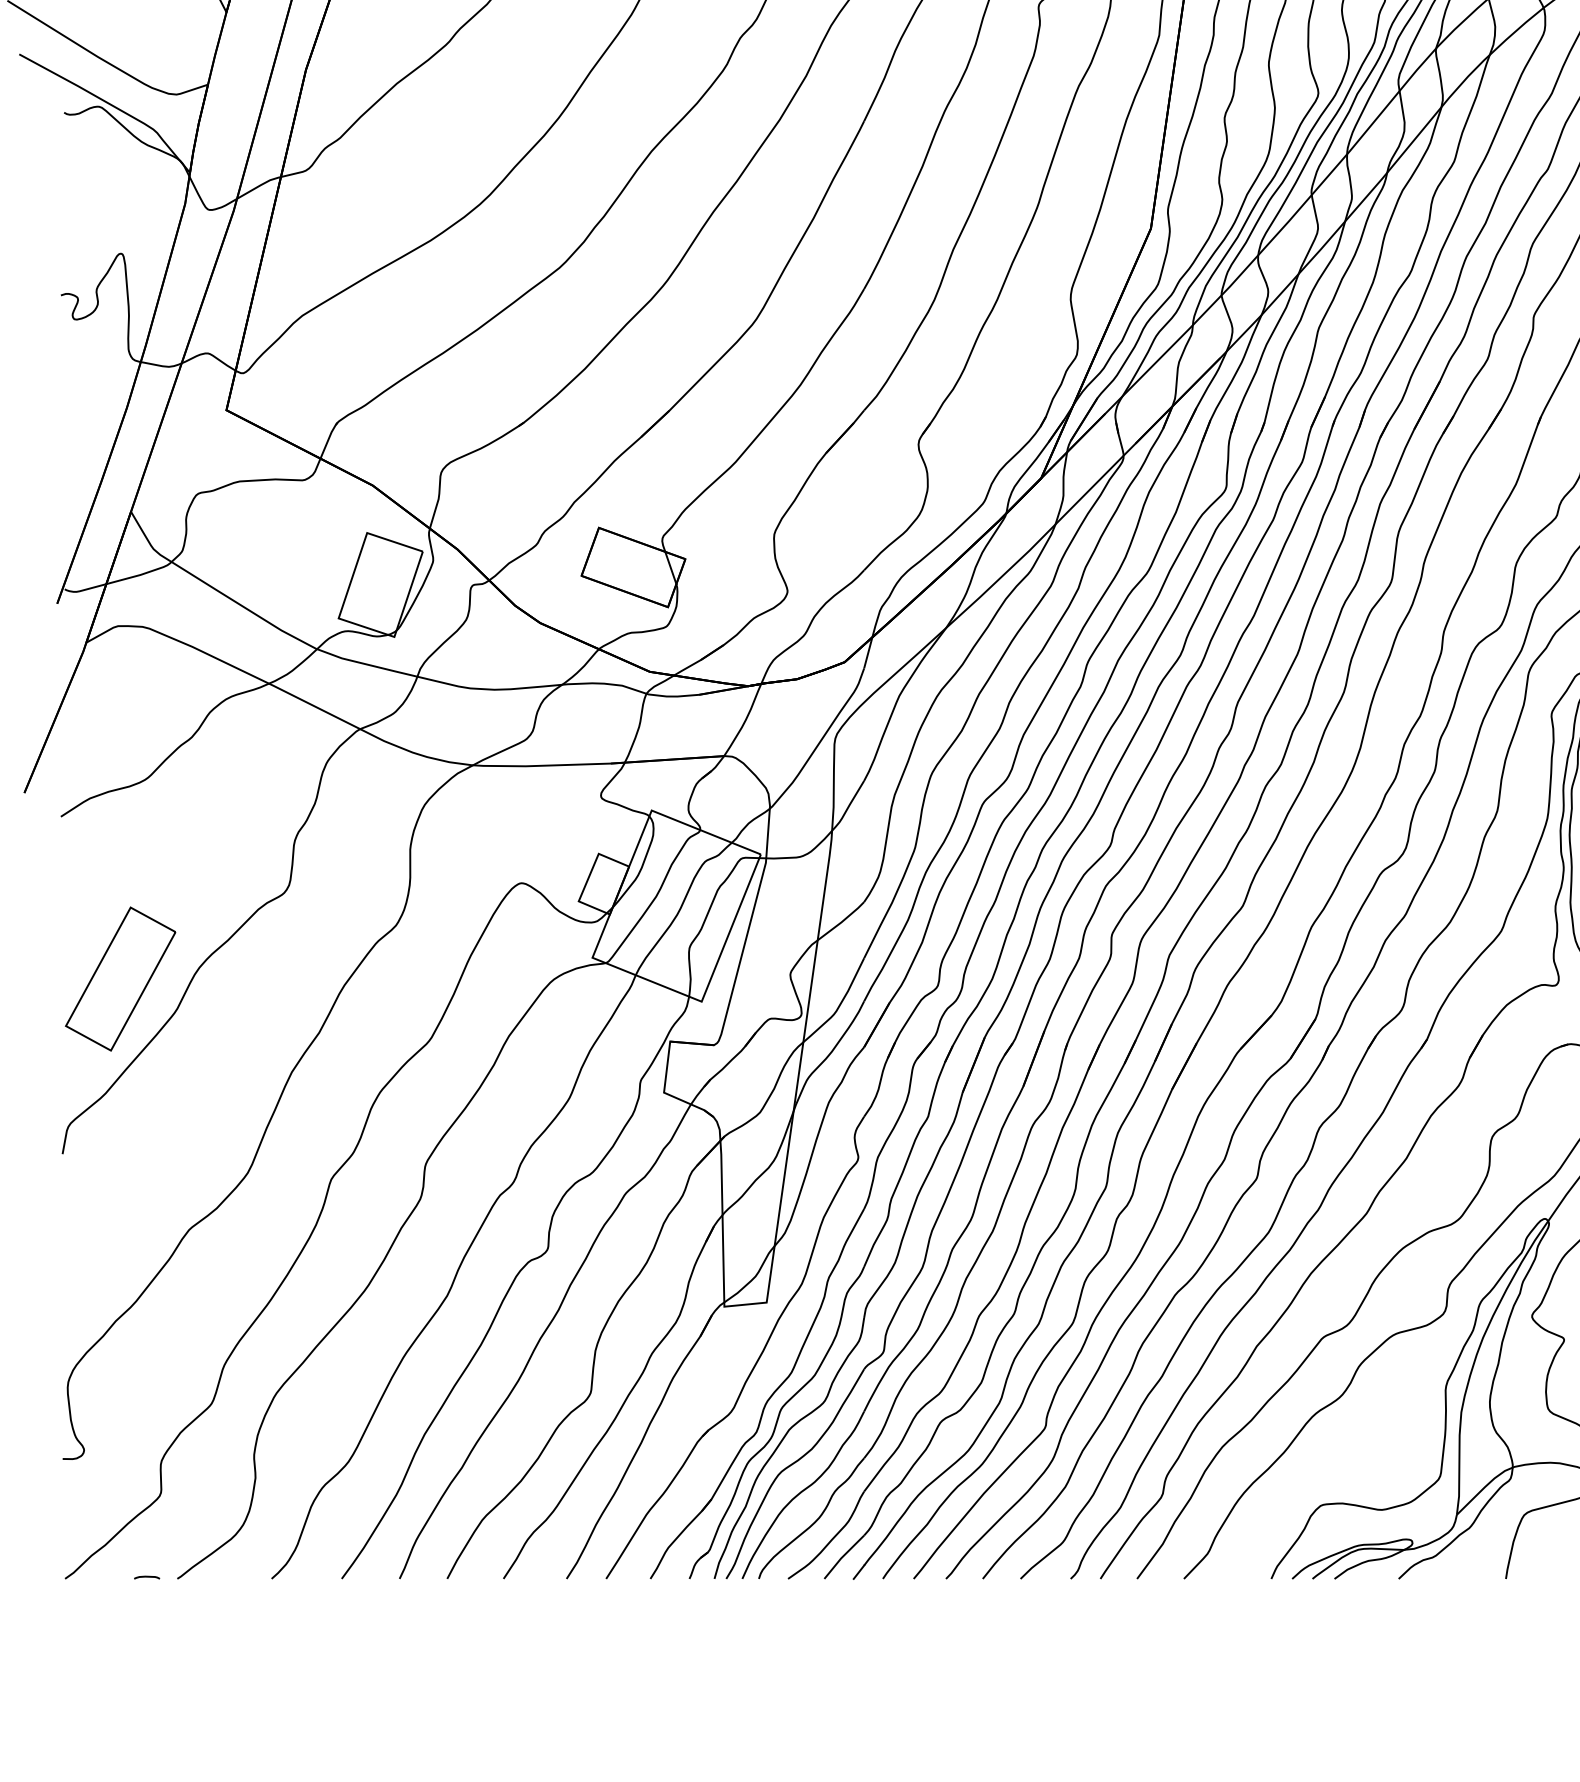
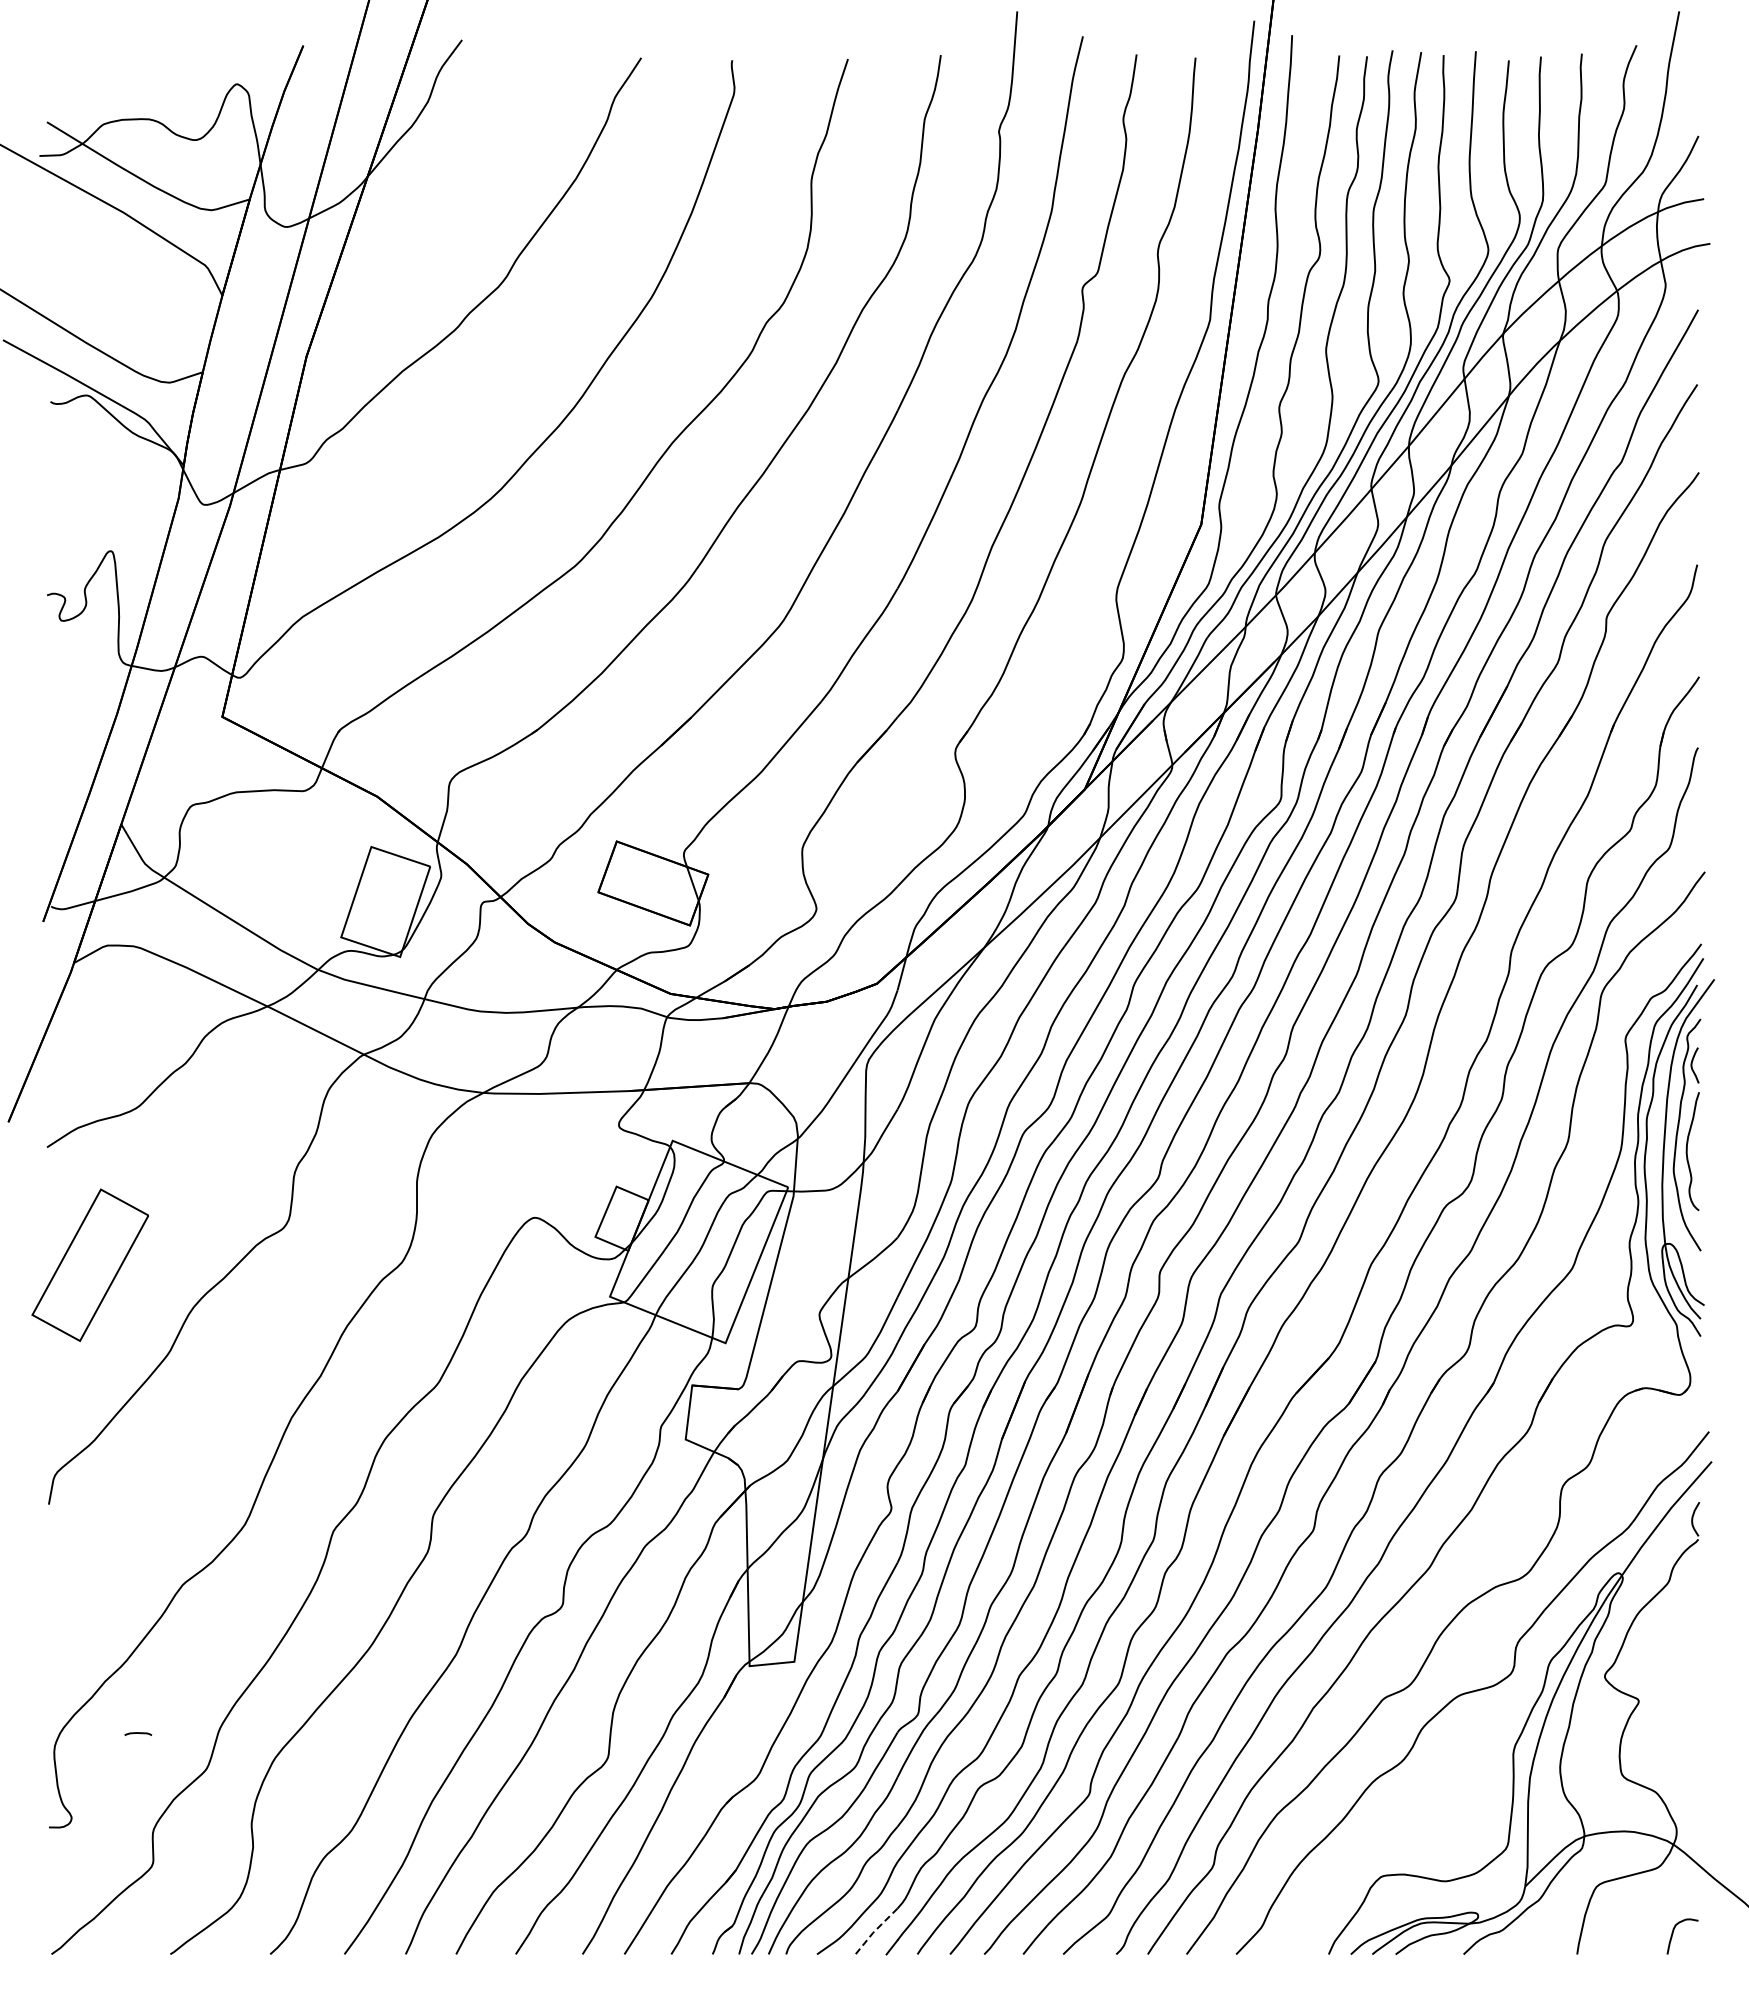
part: (120, 979) -> (90, 1265), moved
line: (843, 1556) -> (875, 1930), solid -> dashed
line: (147, 1577) -> (138, 1733), moved

